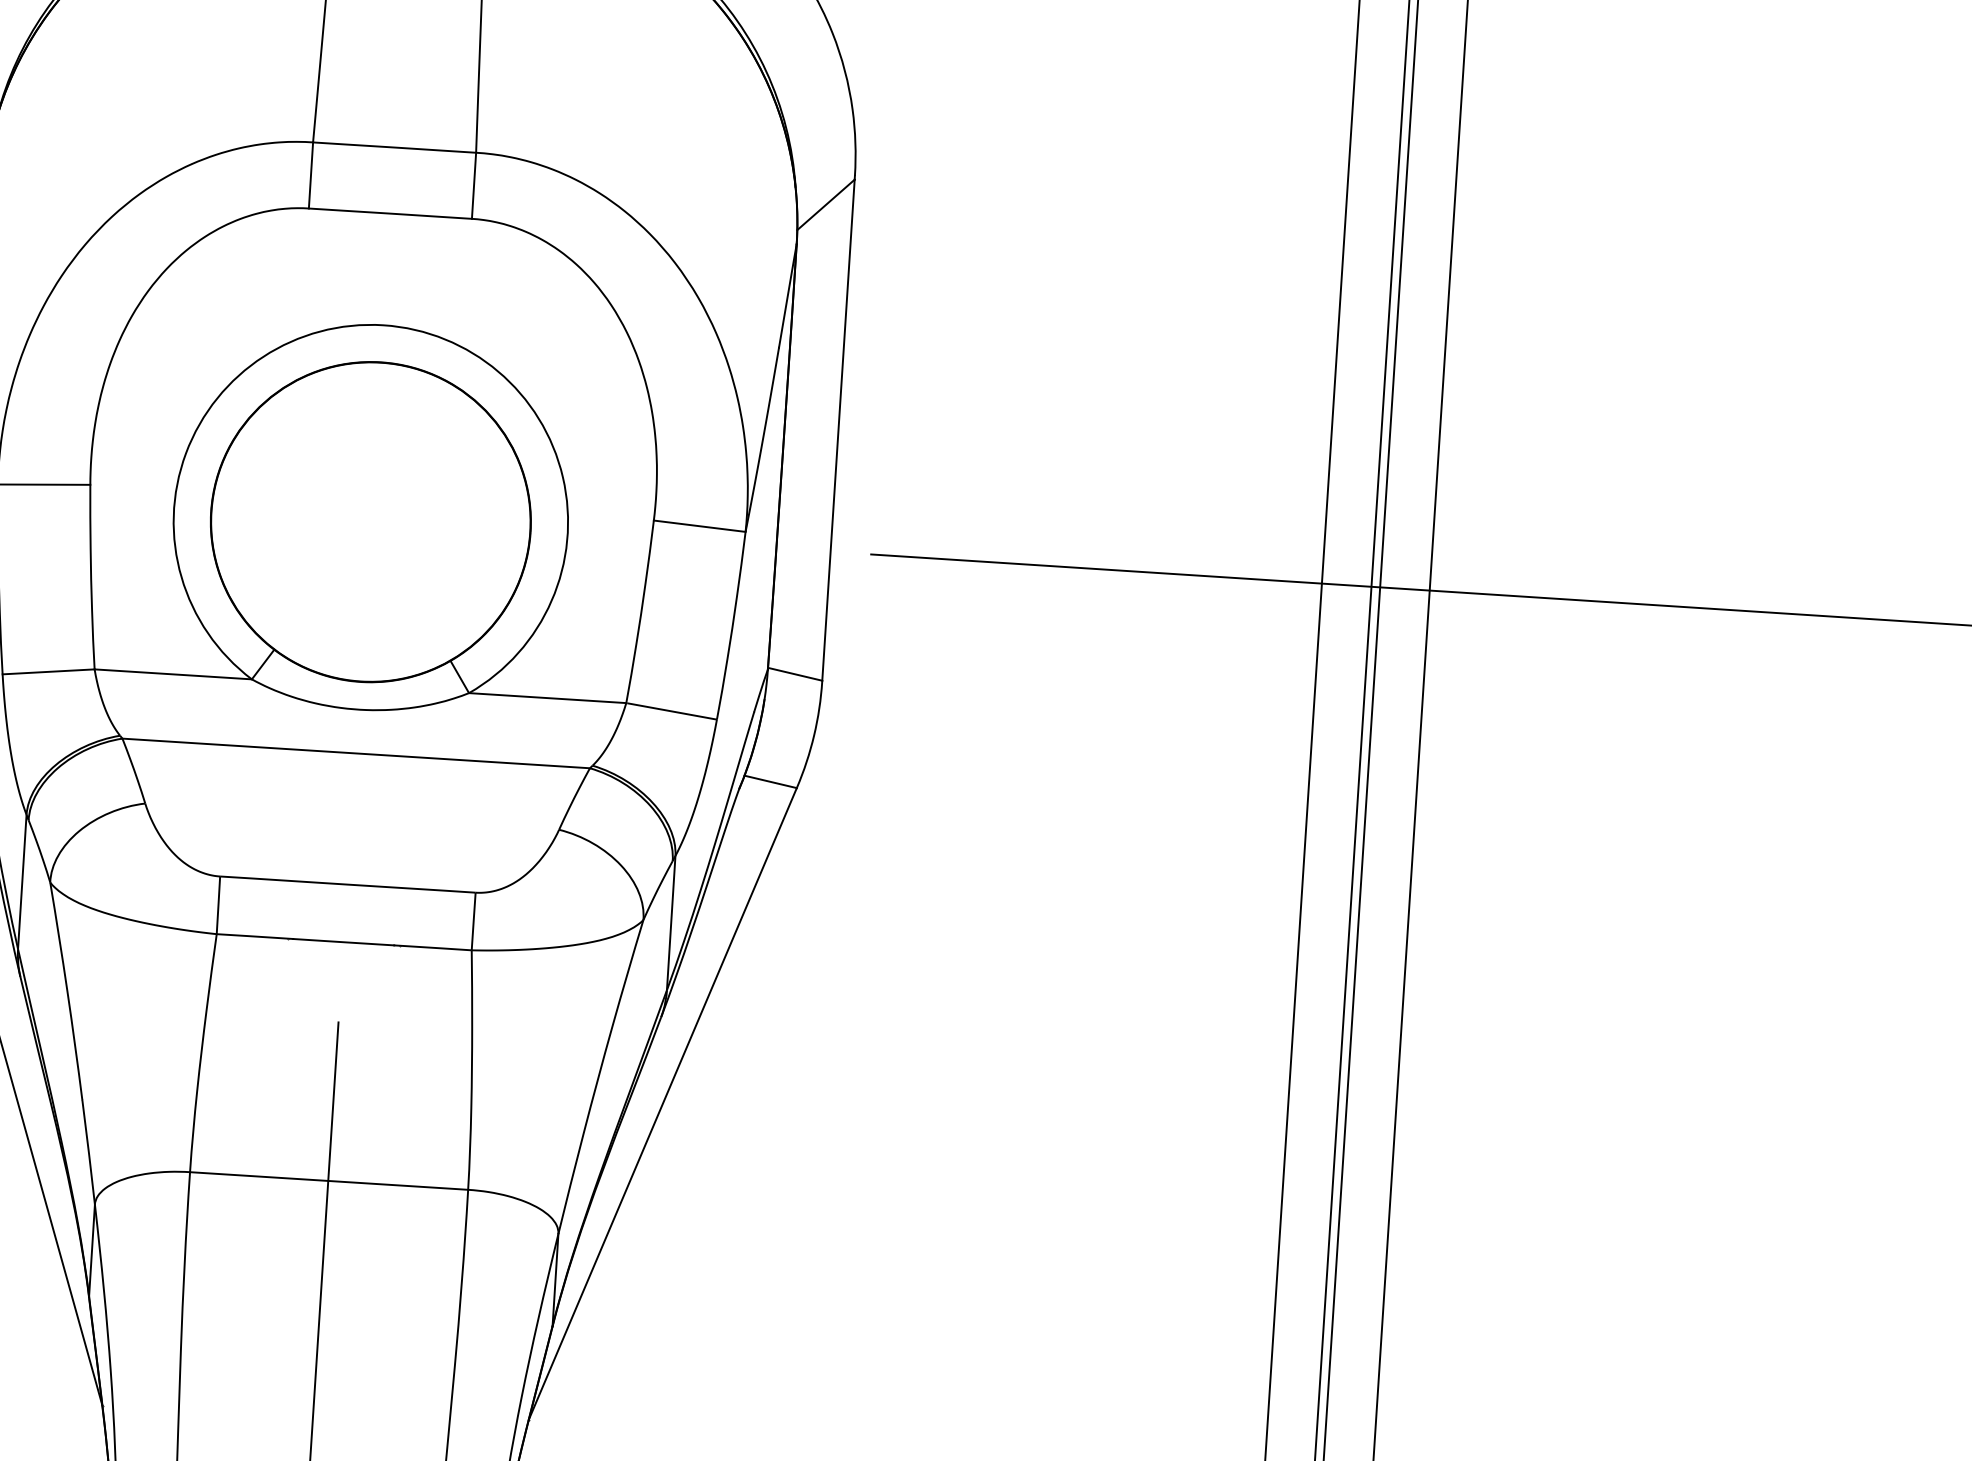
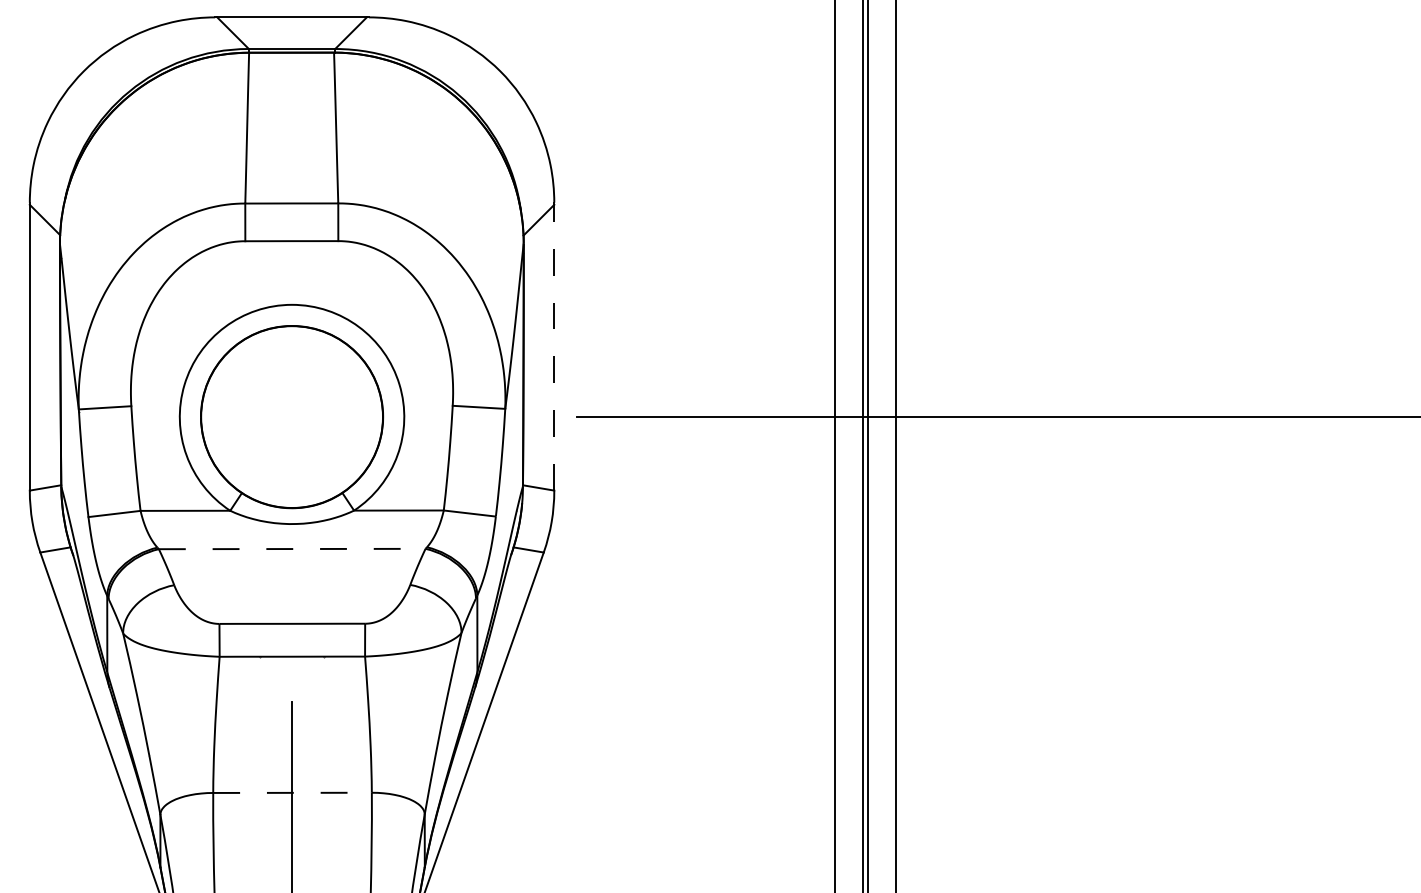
line: (838, 429) -> (554, 347), solid -> dashed
line: (356, 754) -> (292, 549), solid -> dashed
line: (330, 1180) -> (293, 792), solid -> dashed

